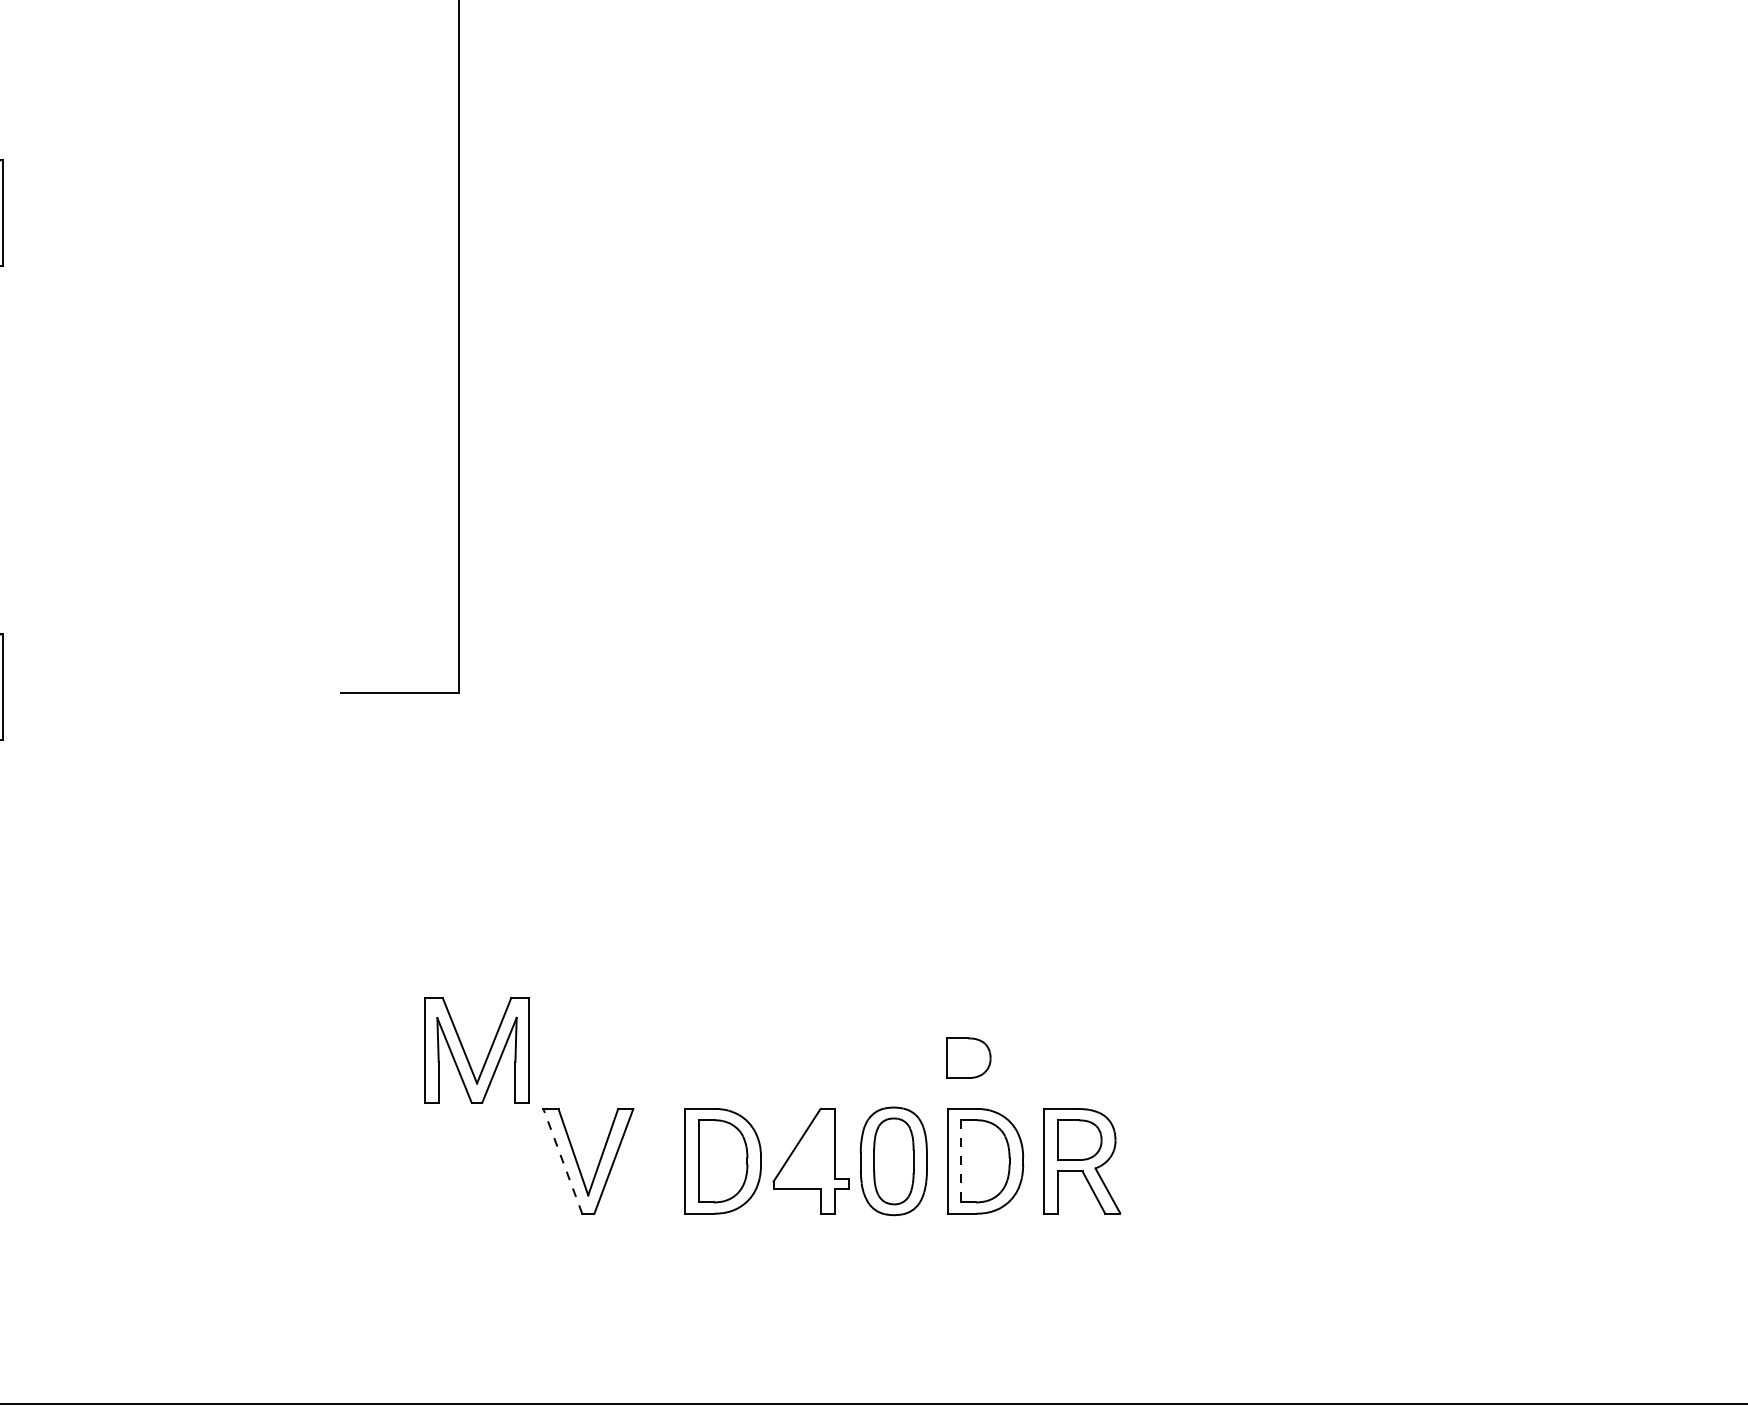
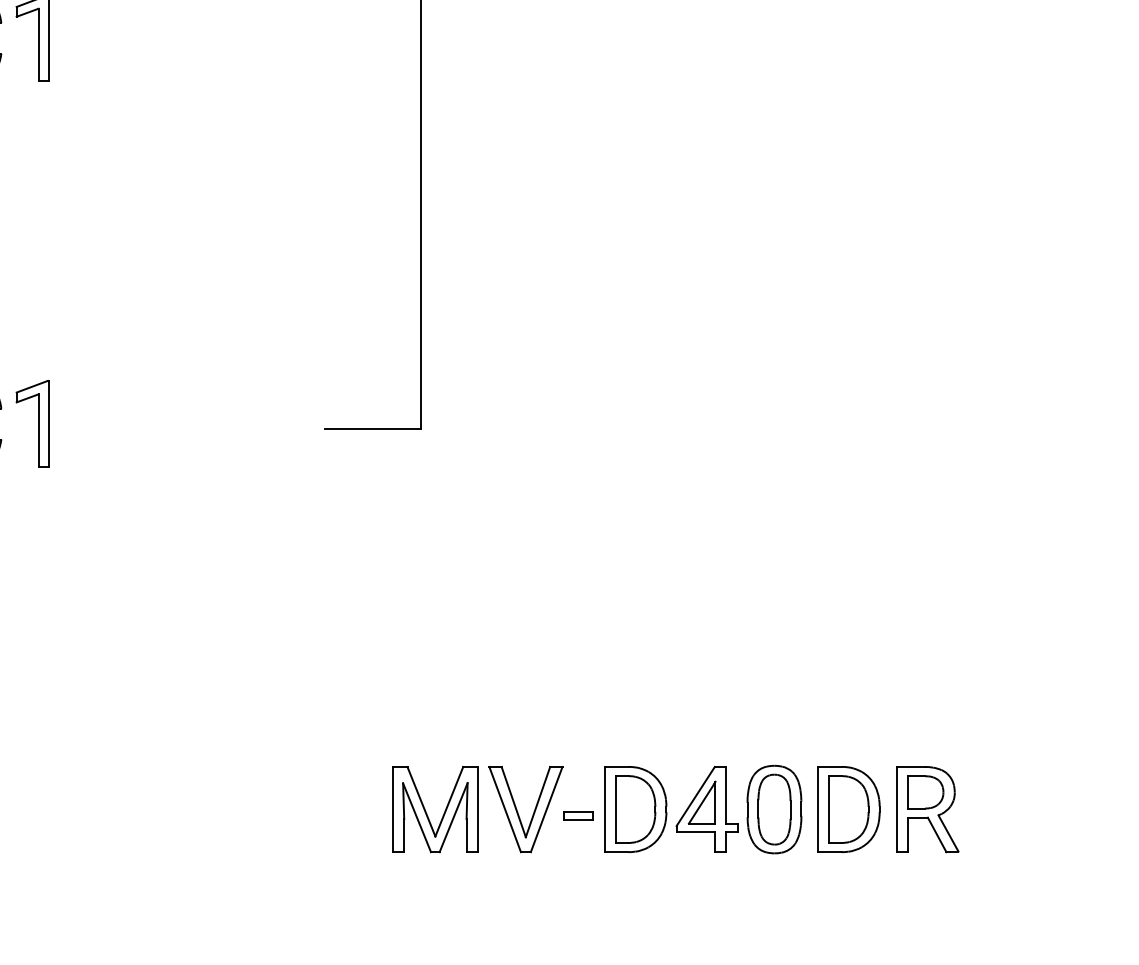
part: (466, 1054) -> (426, 812), moved
part: (968, 1057) -> (835, 725), removed
part: (804, 1152) -> (701, 802), added
line: (562, 1161) -> (504, 809), dashed -> solid
line: (961, 1161) -> (829, 809), dashed -> solid
part: (652, 1169) -> (578, 816), added

